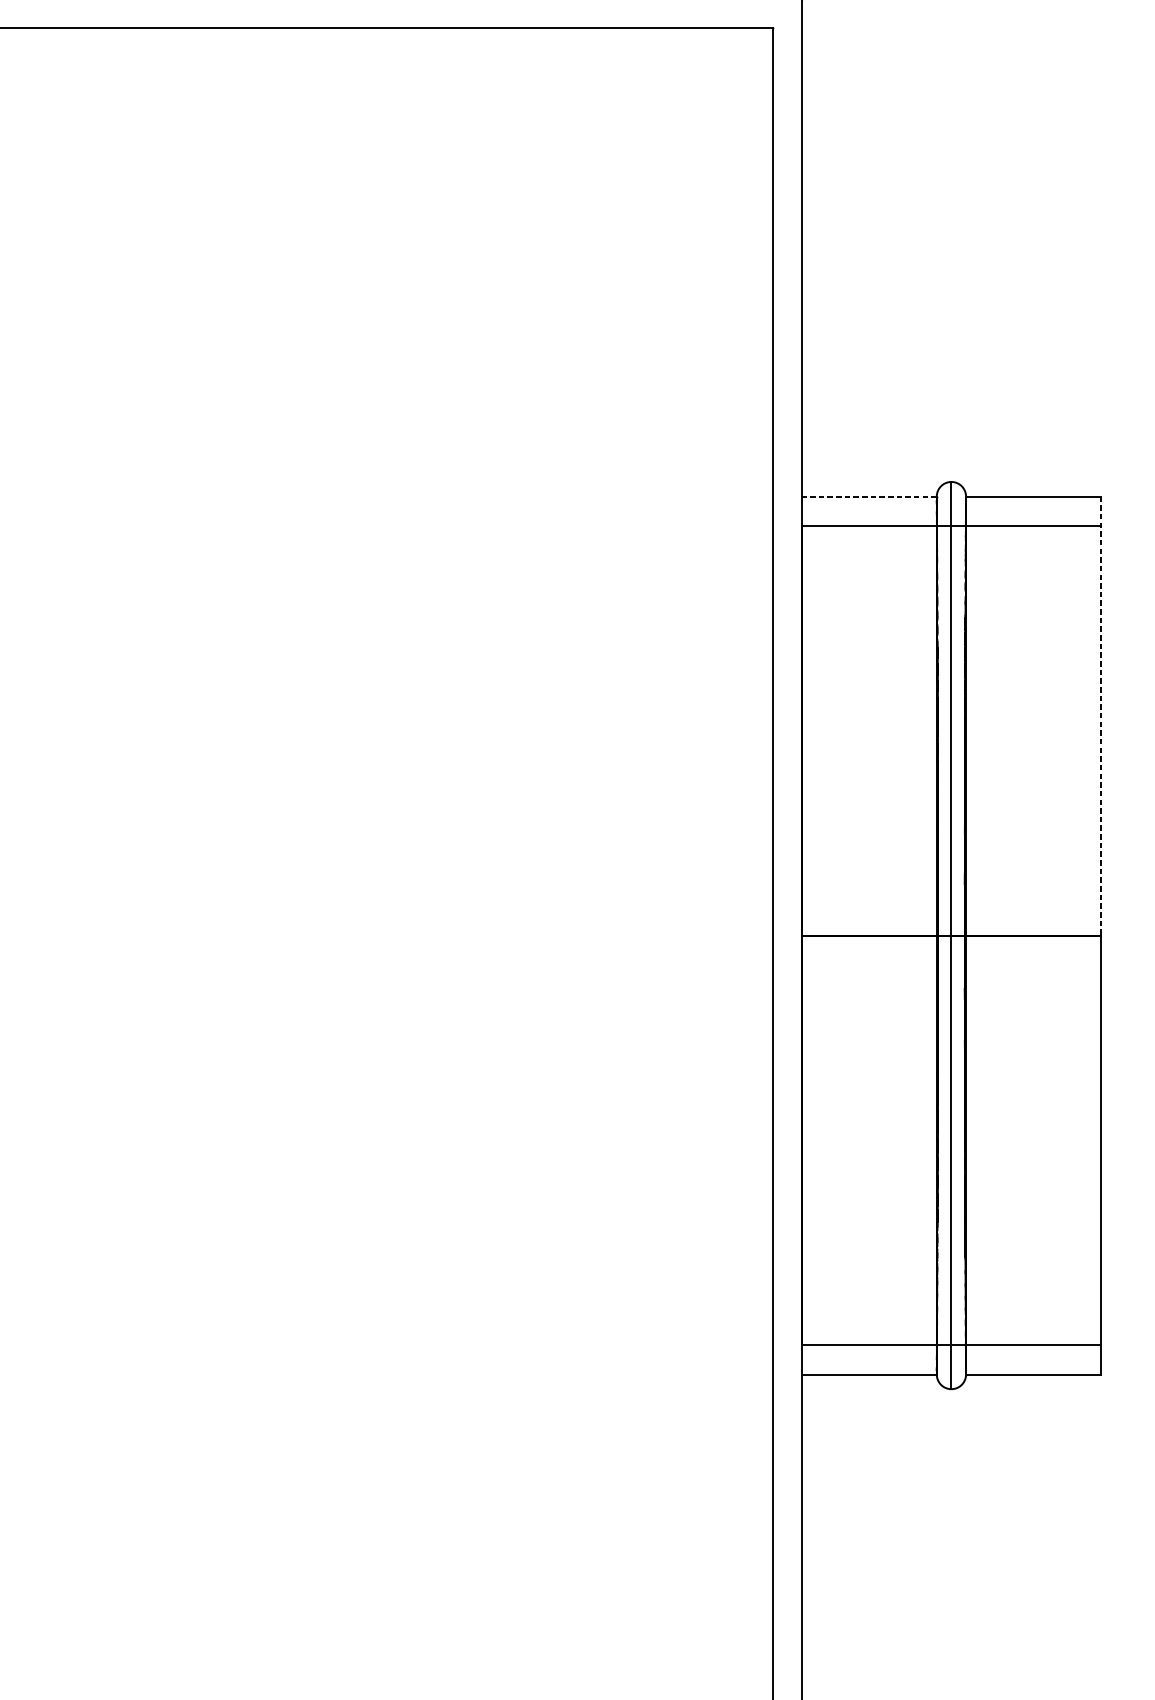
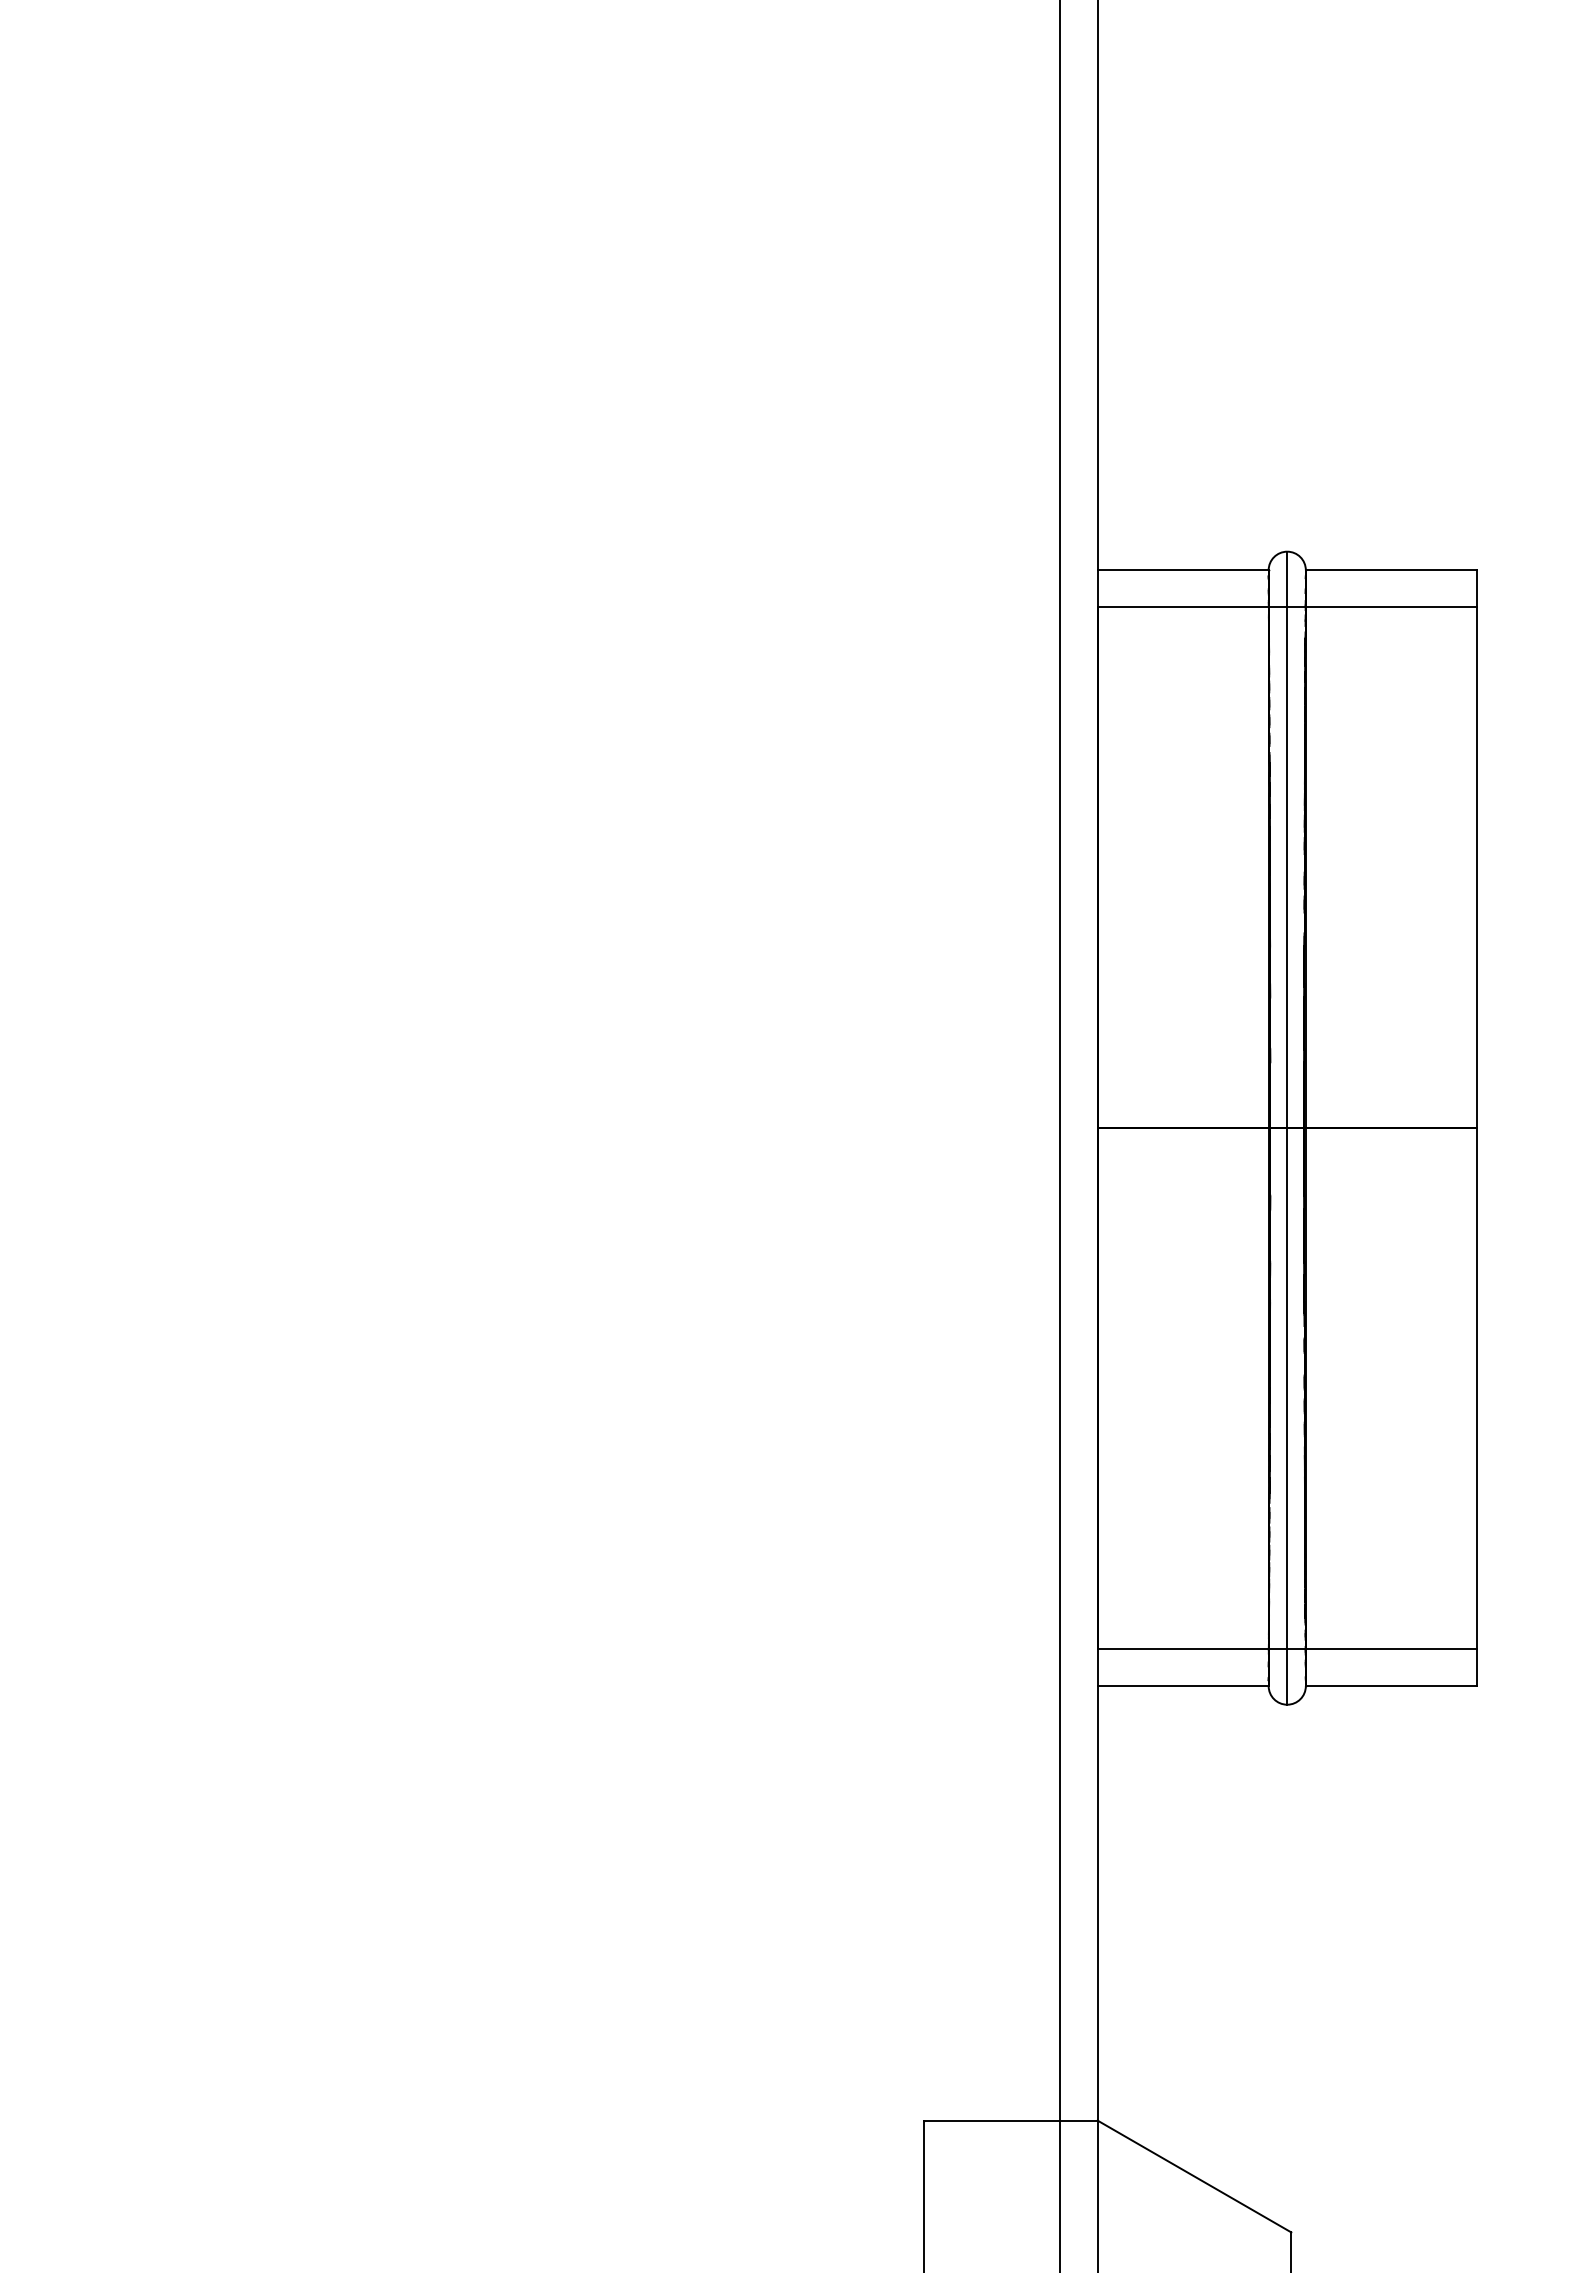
line: (869, 496) -> (1183, 570), dashed -> solid
line: (1100, 716) -> (1476, 849), dashed -> solid

